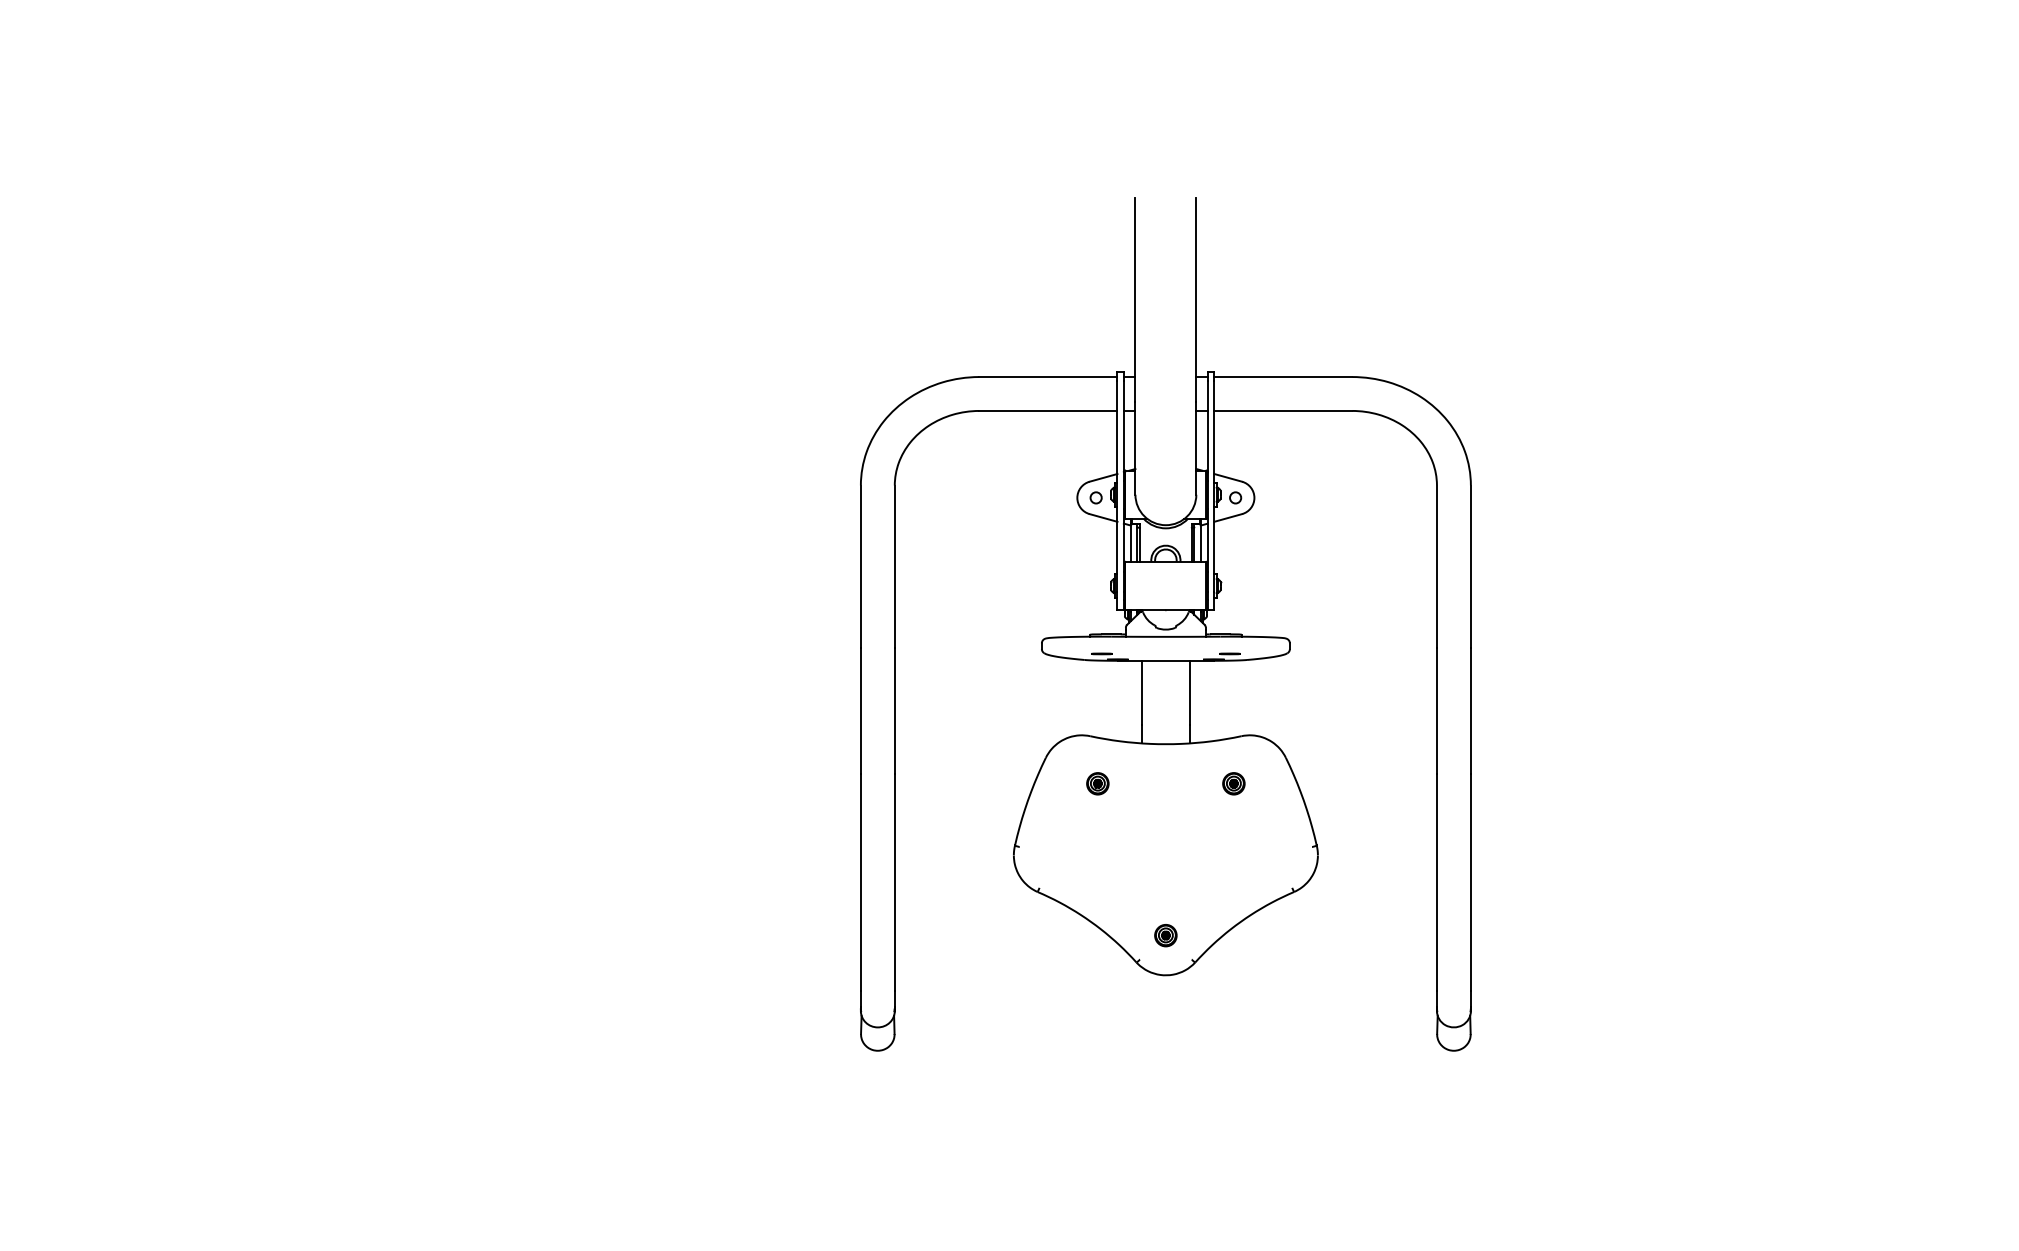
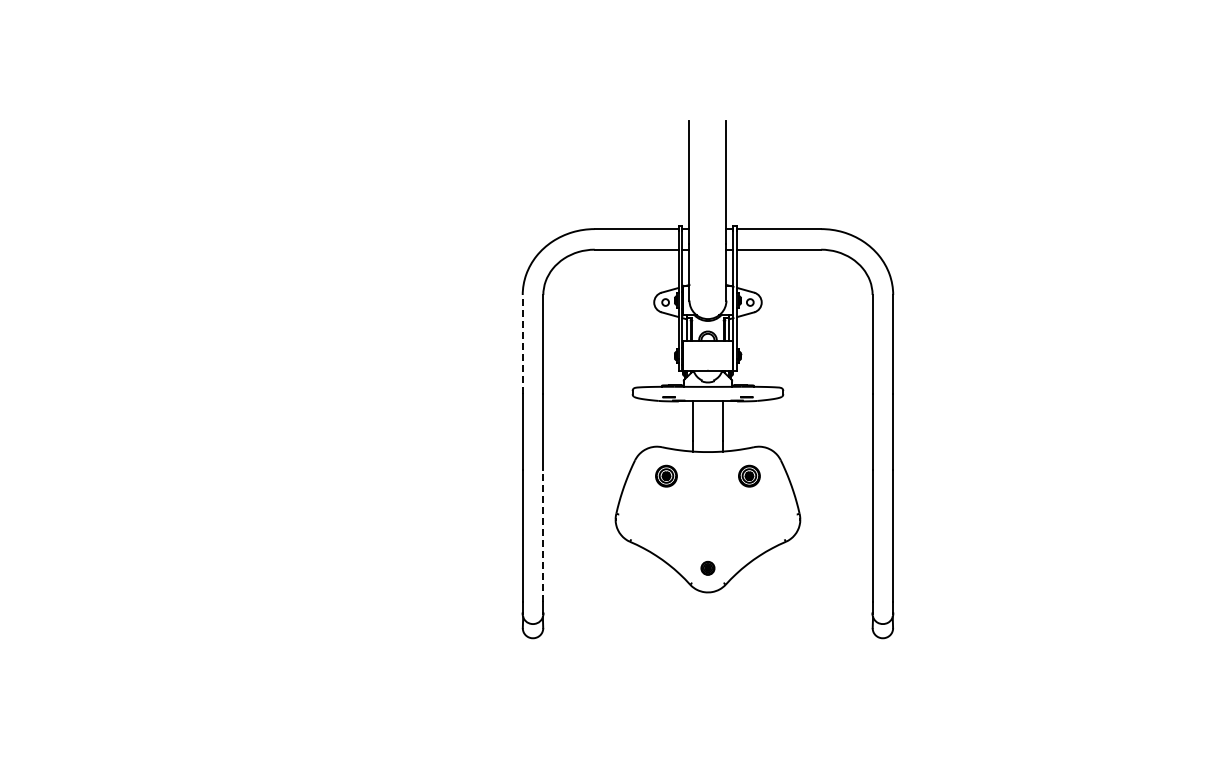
line: (860, 565) -> (522, 343), solid -> dashed
part: (1097, 782) -> (666, 475), size x1.6
part: (1232, 782) -> (748, 475), size x1.6
line: (895, 883) -> (543, 536), solid -> dashed

